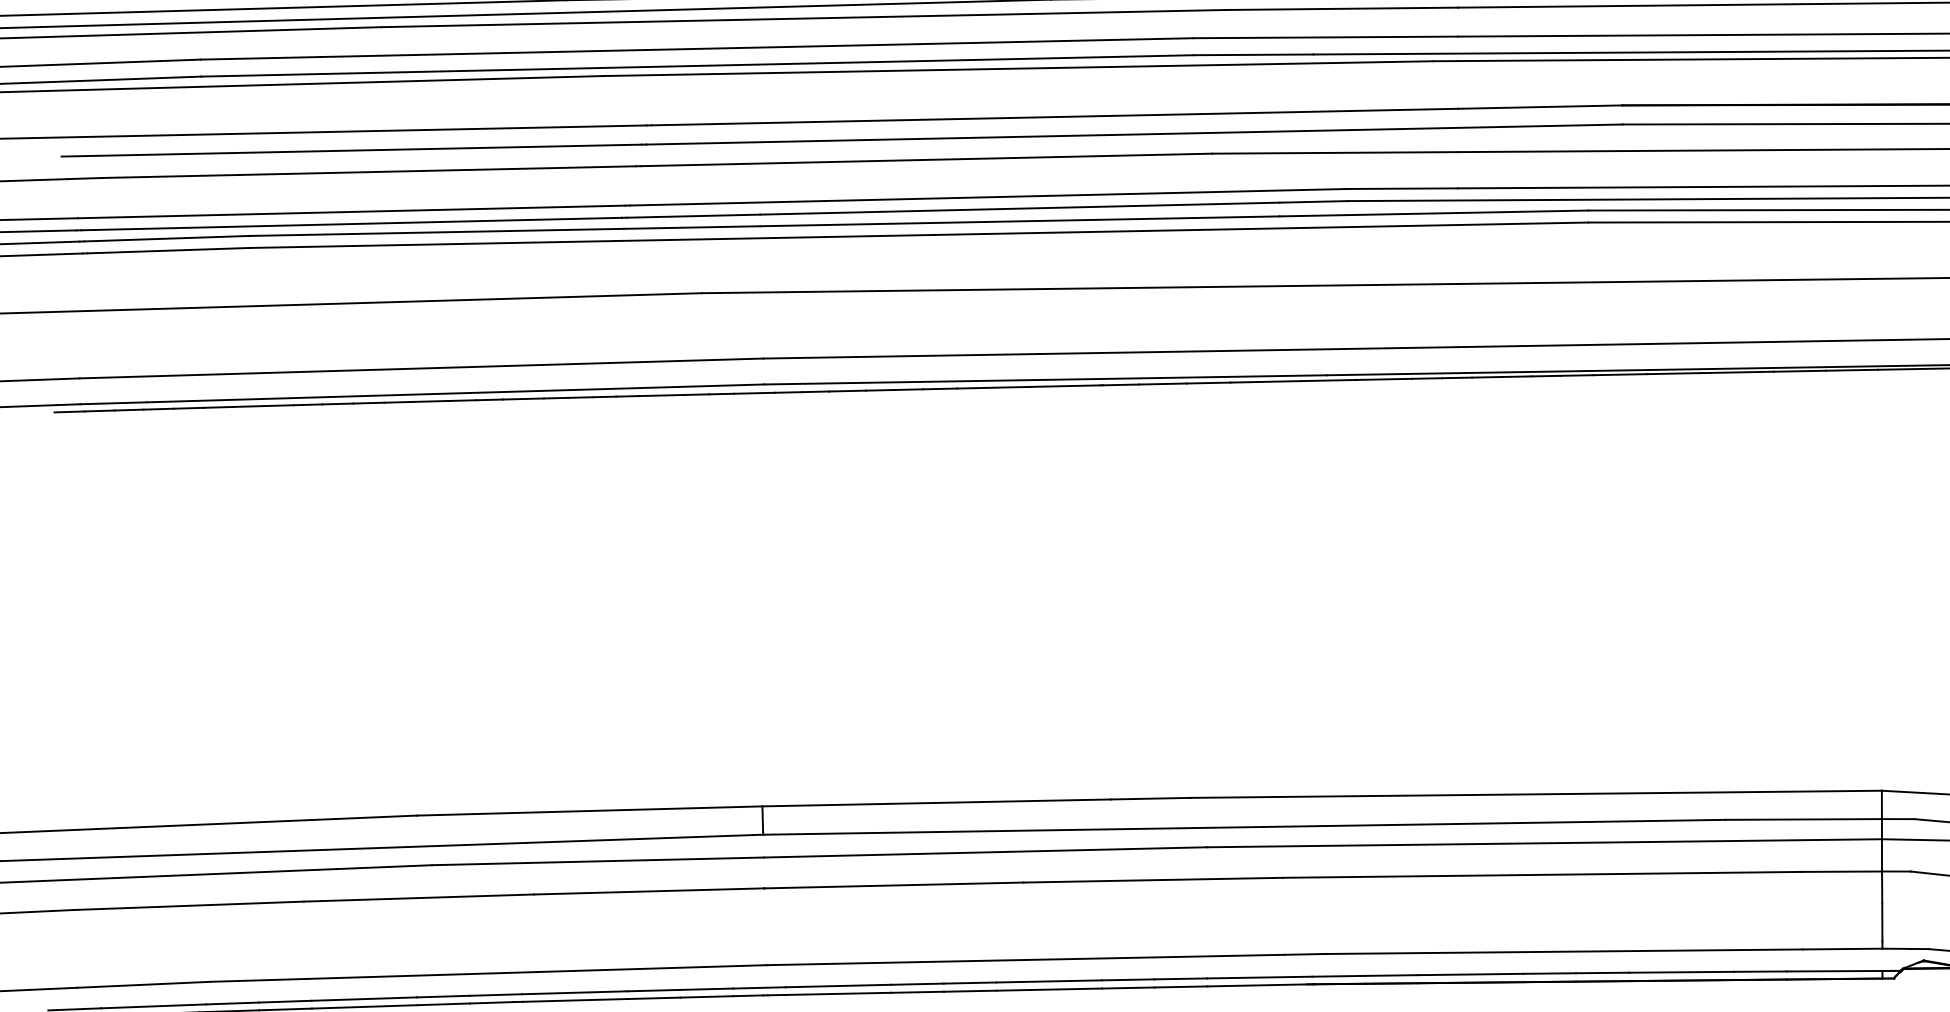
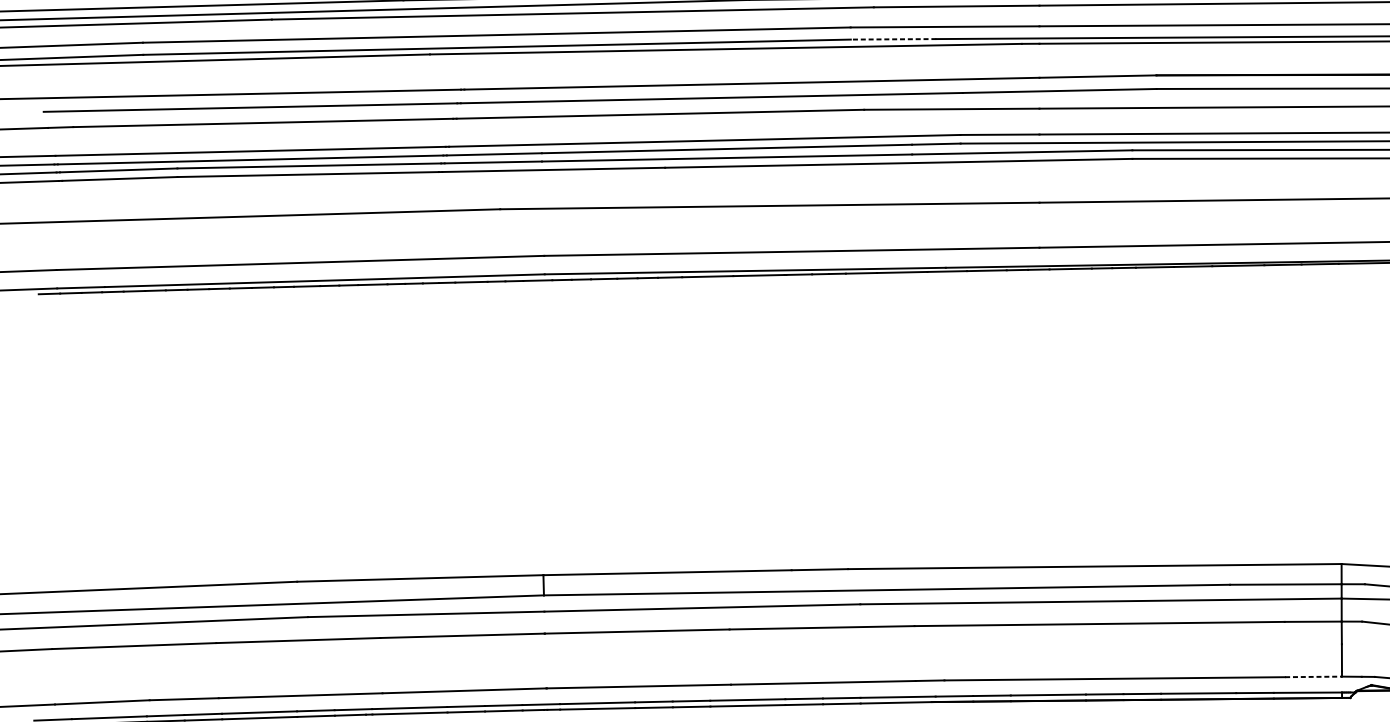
line: (1253, 54) -> (893, 39), solid -> dashed
line: (1842, 949) -> (1313, 677), solid -> dashed

